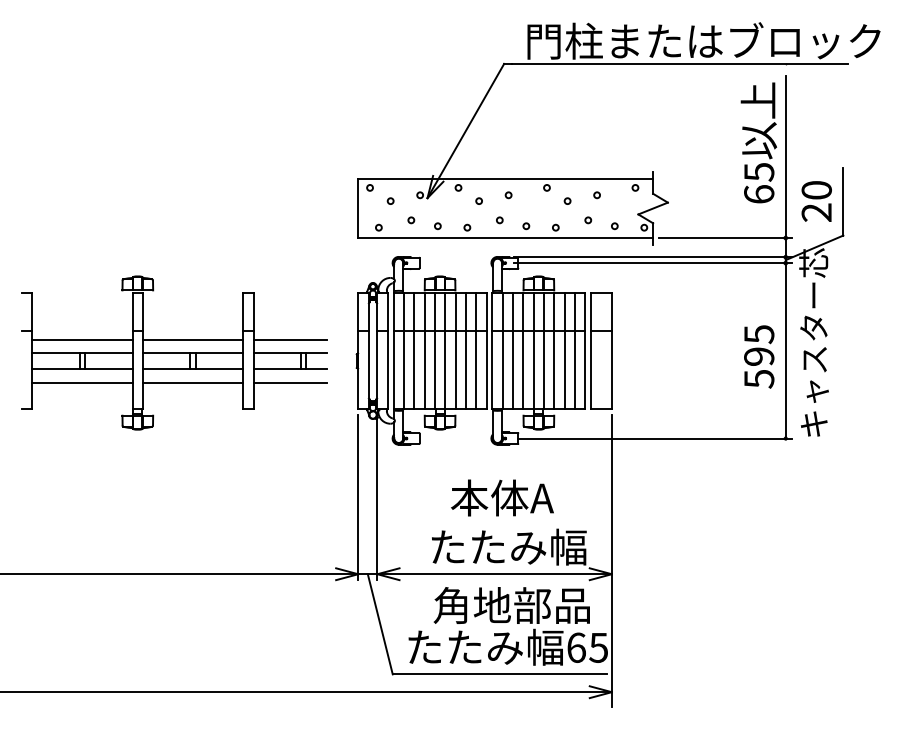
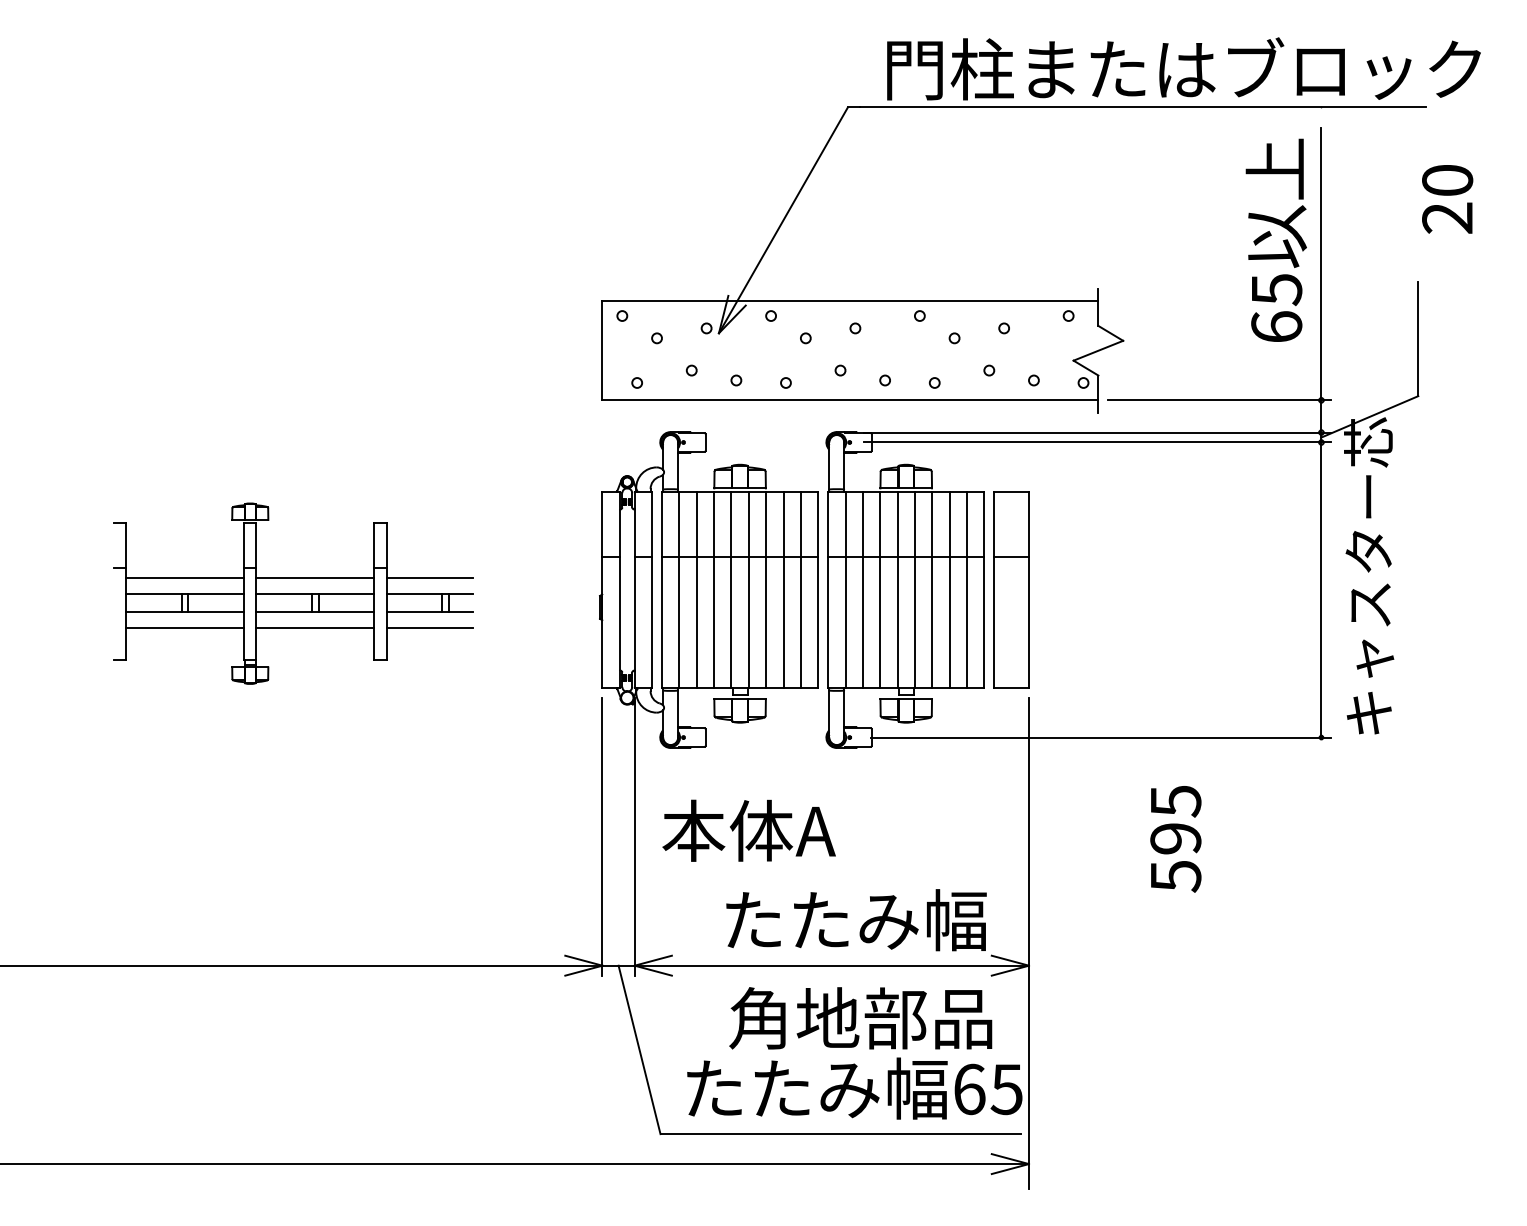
text: (816, 201) -> (1447, 199), moved
part: (174, 352) -> (293, 592), size x0.7
text: (759, 356) -> (1176, 838), moved
text: (502, 497) -> (749, 829), moved

